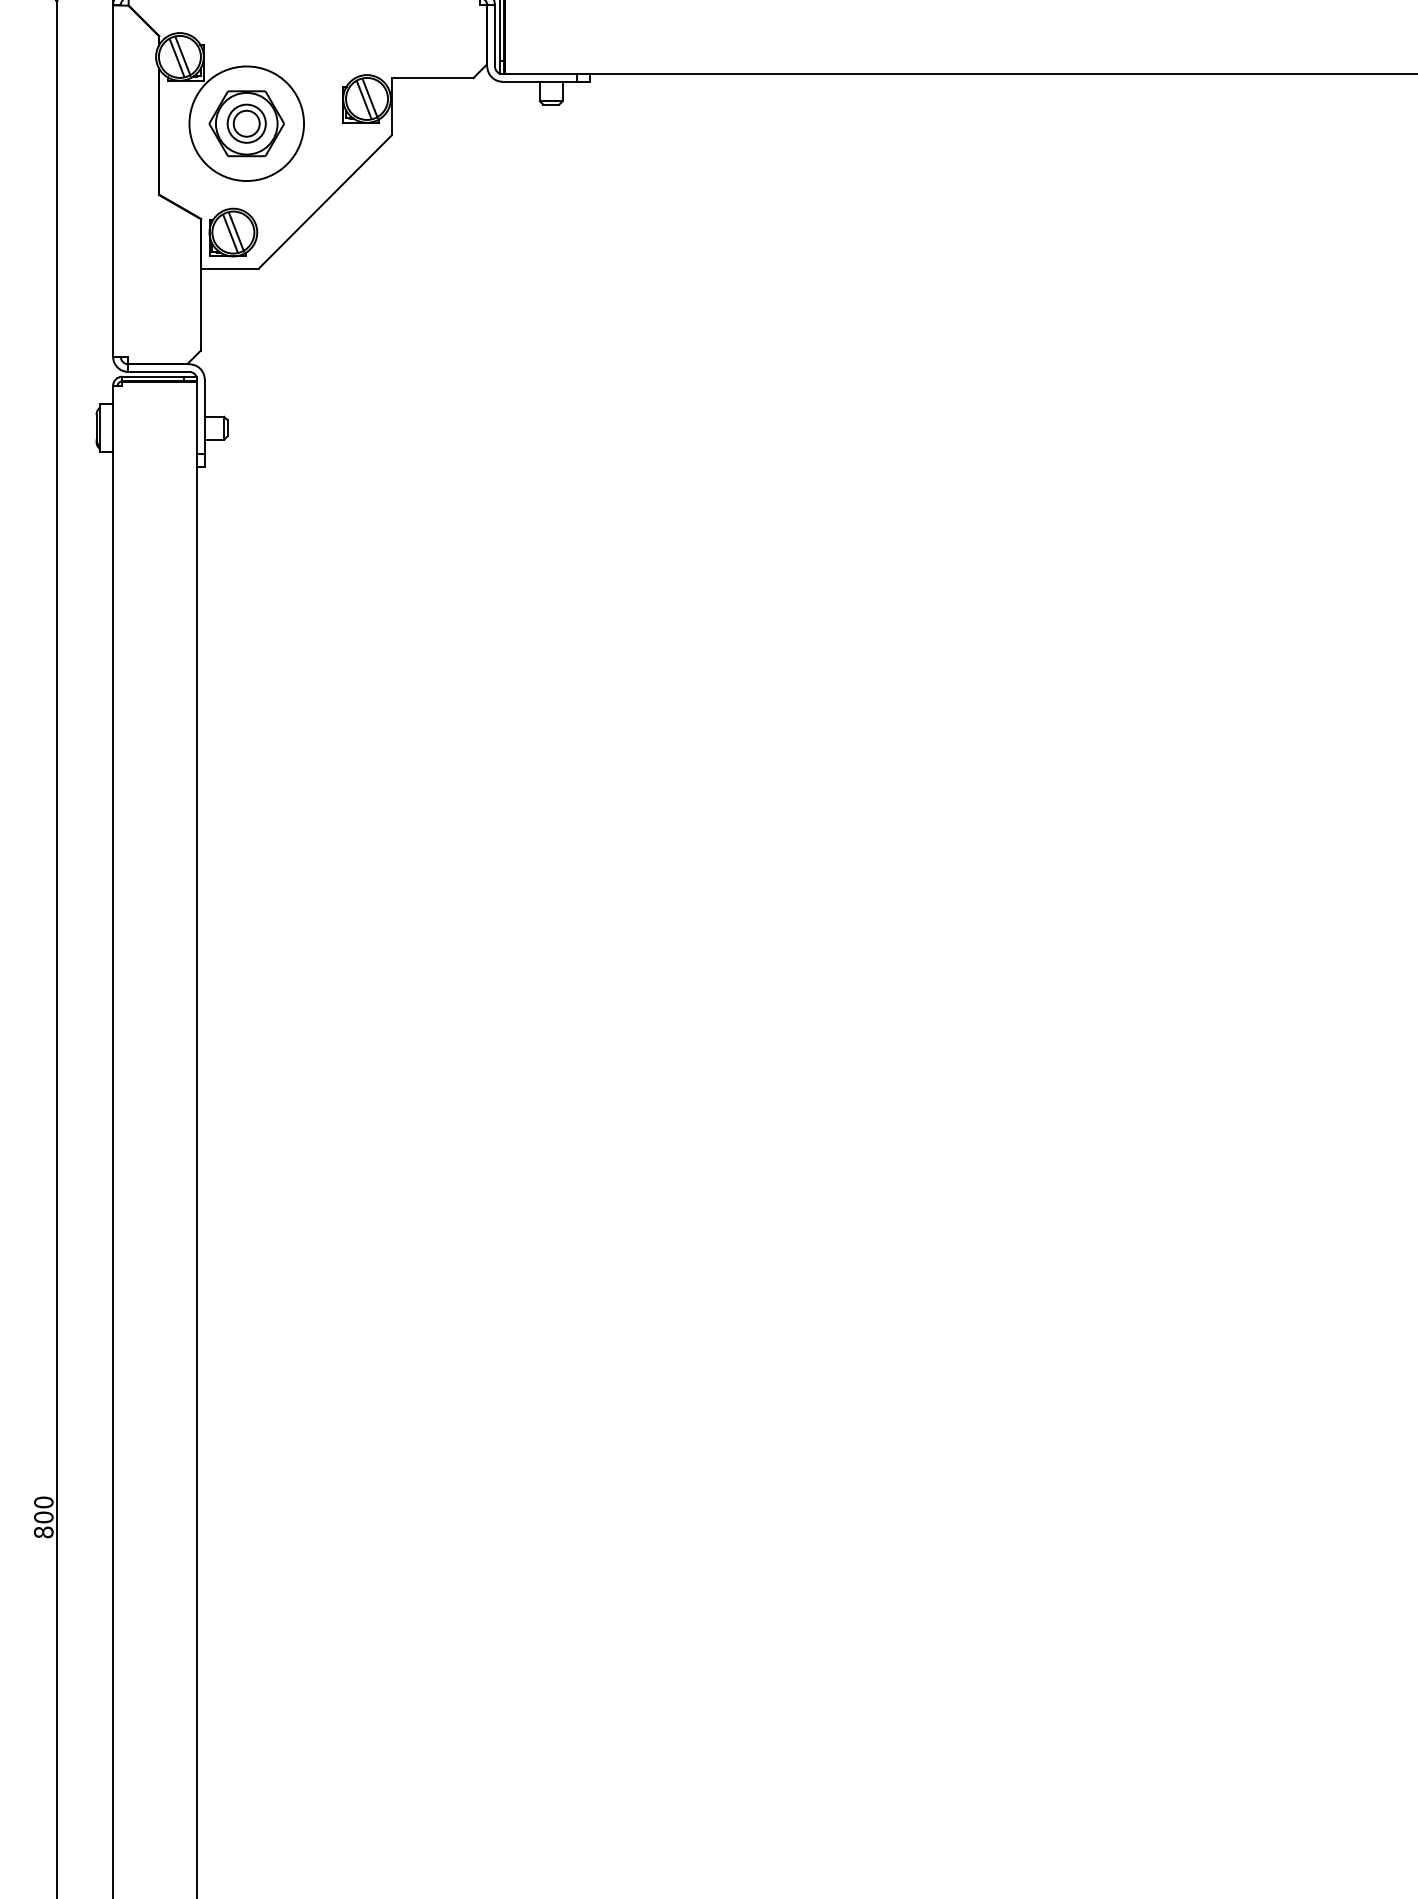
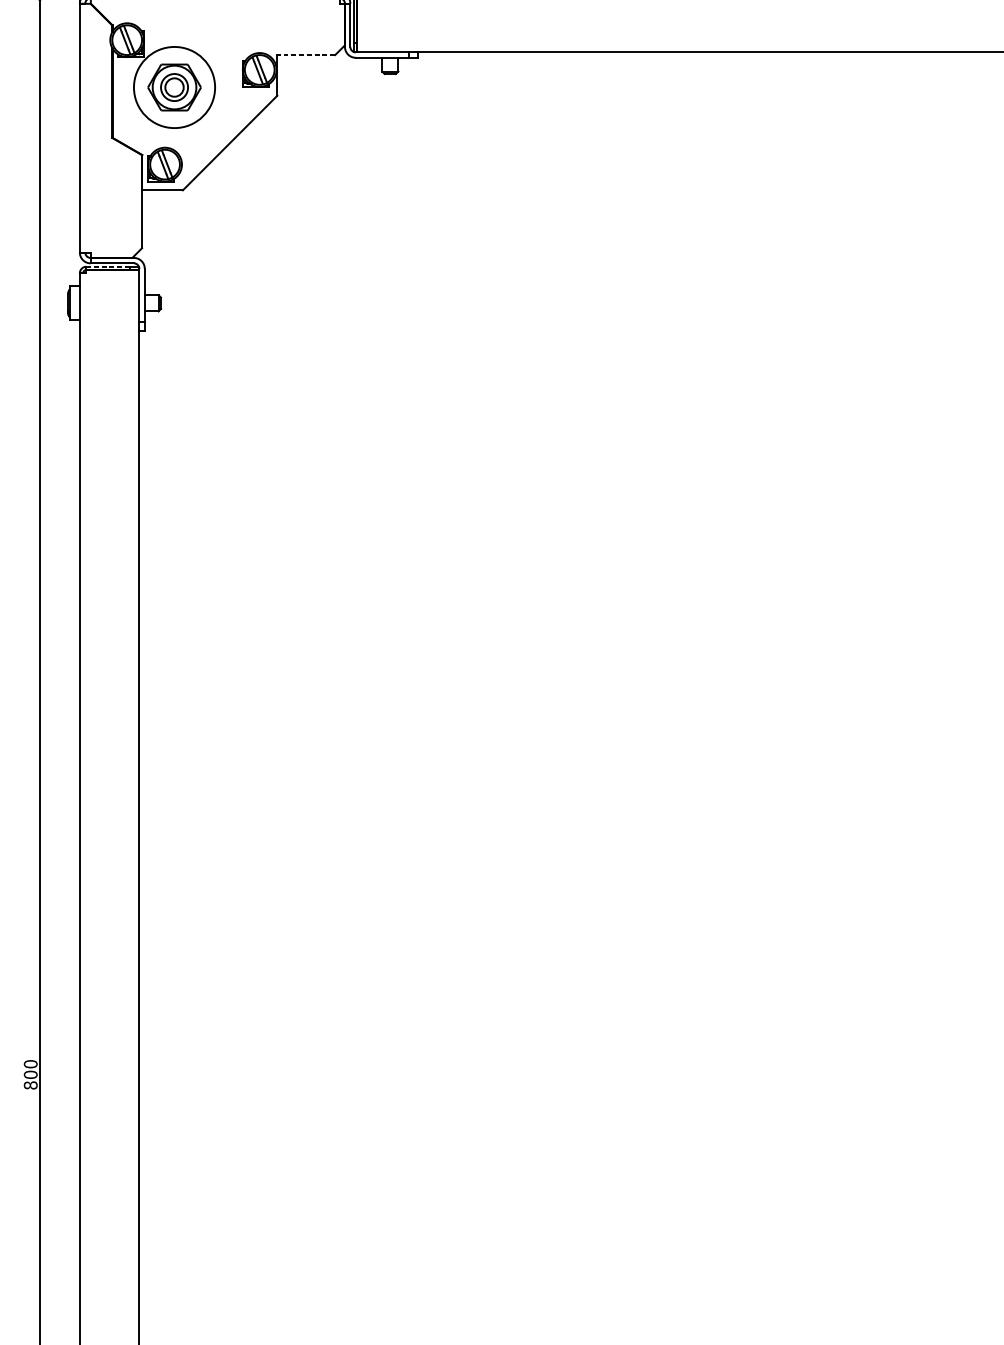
line: (432, 77) -> (306, 54), solid -> dashed
line: (153, 376) -> (108, 266), solid -> dashed

